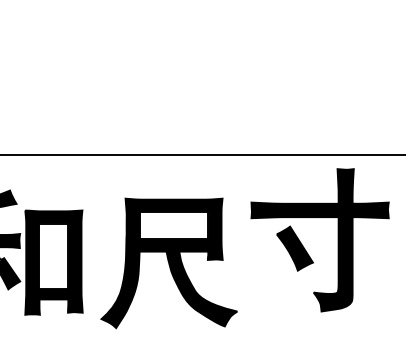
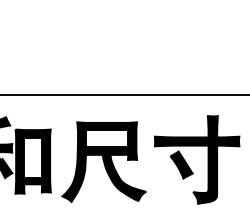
part: (336, 239) -> (207, 159), moved

